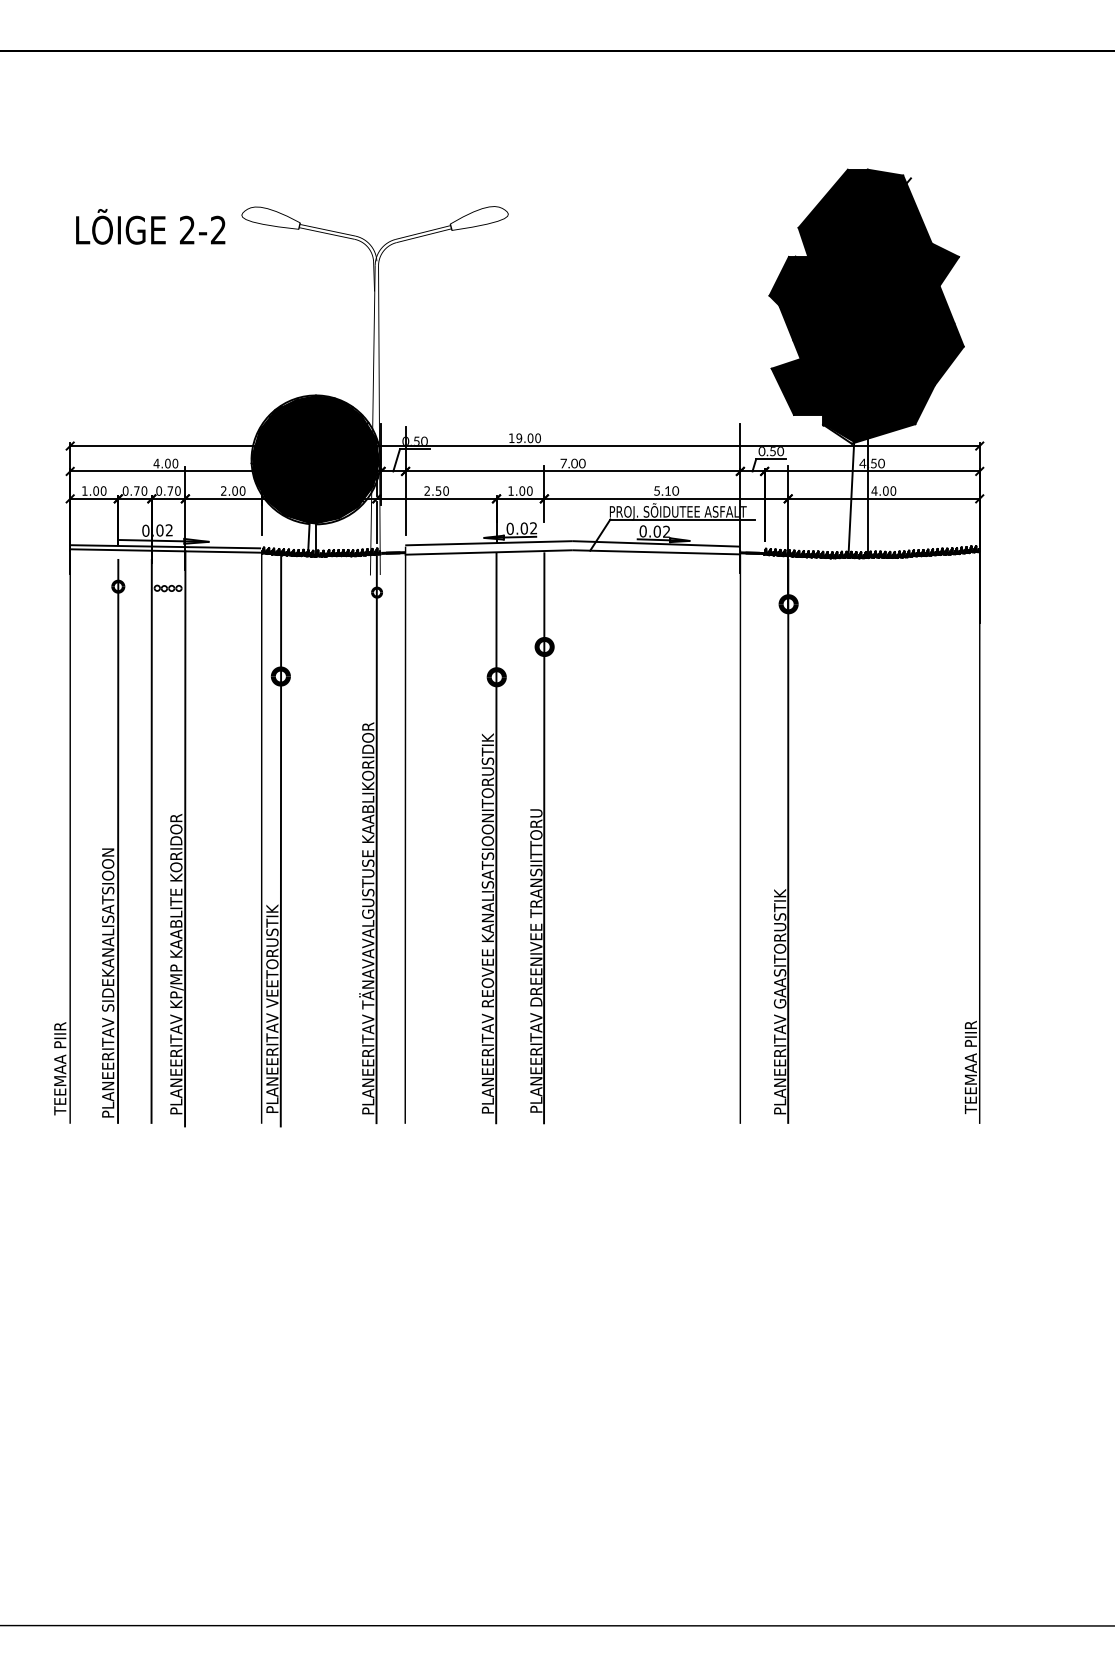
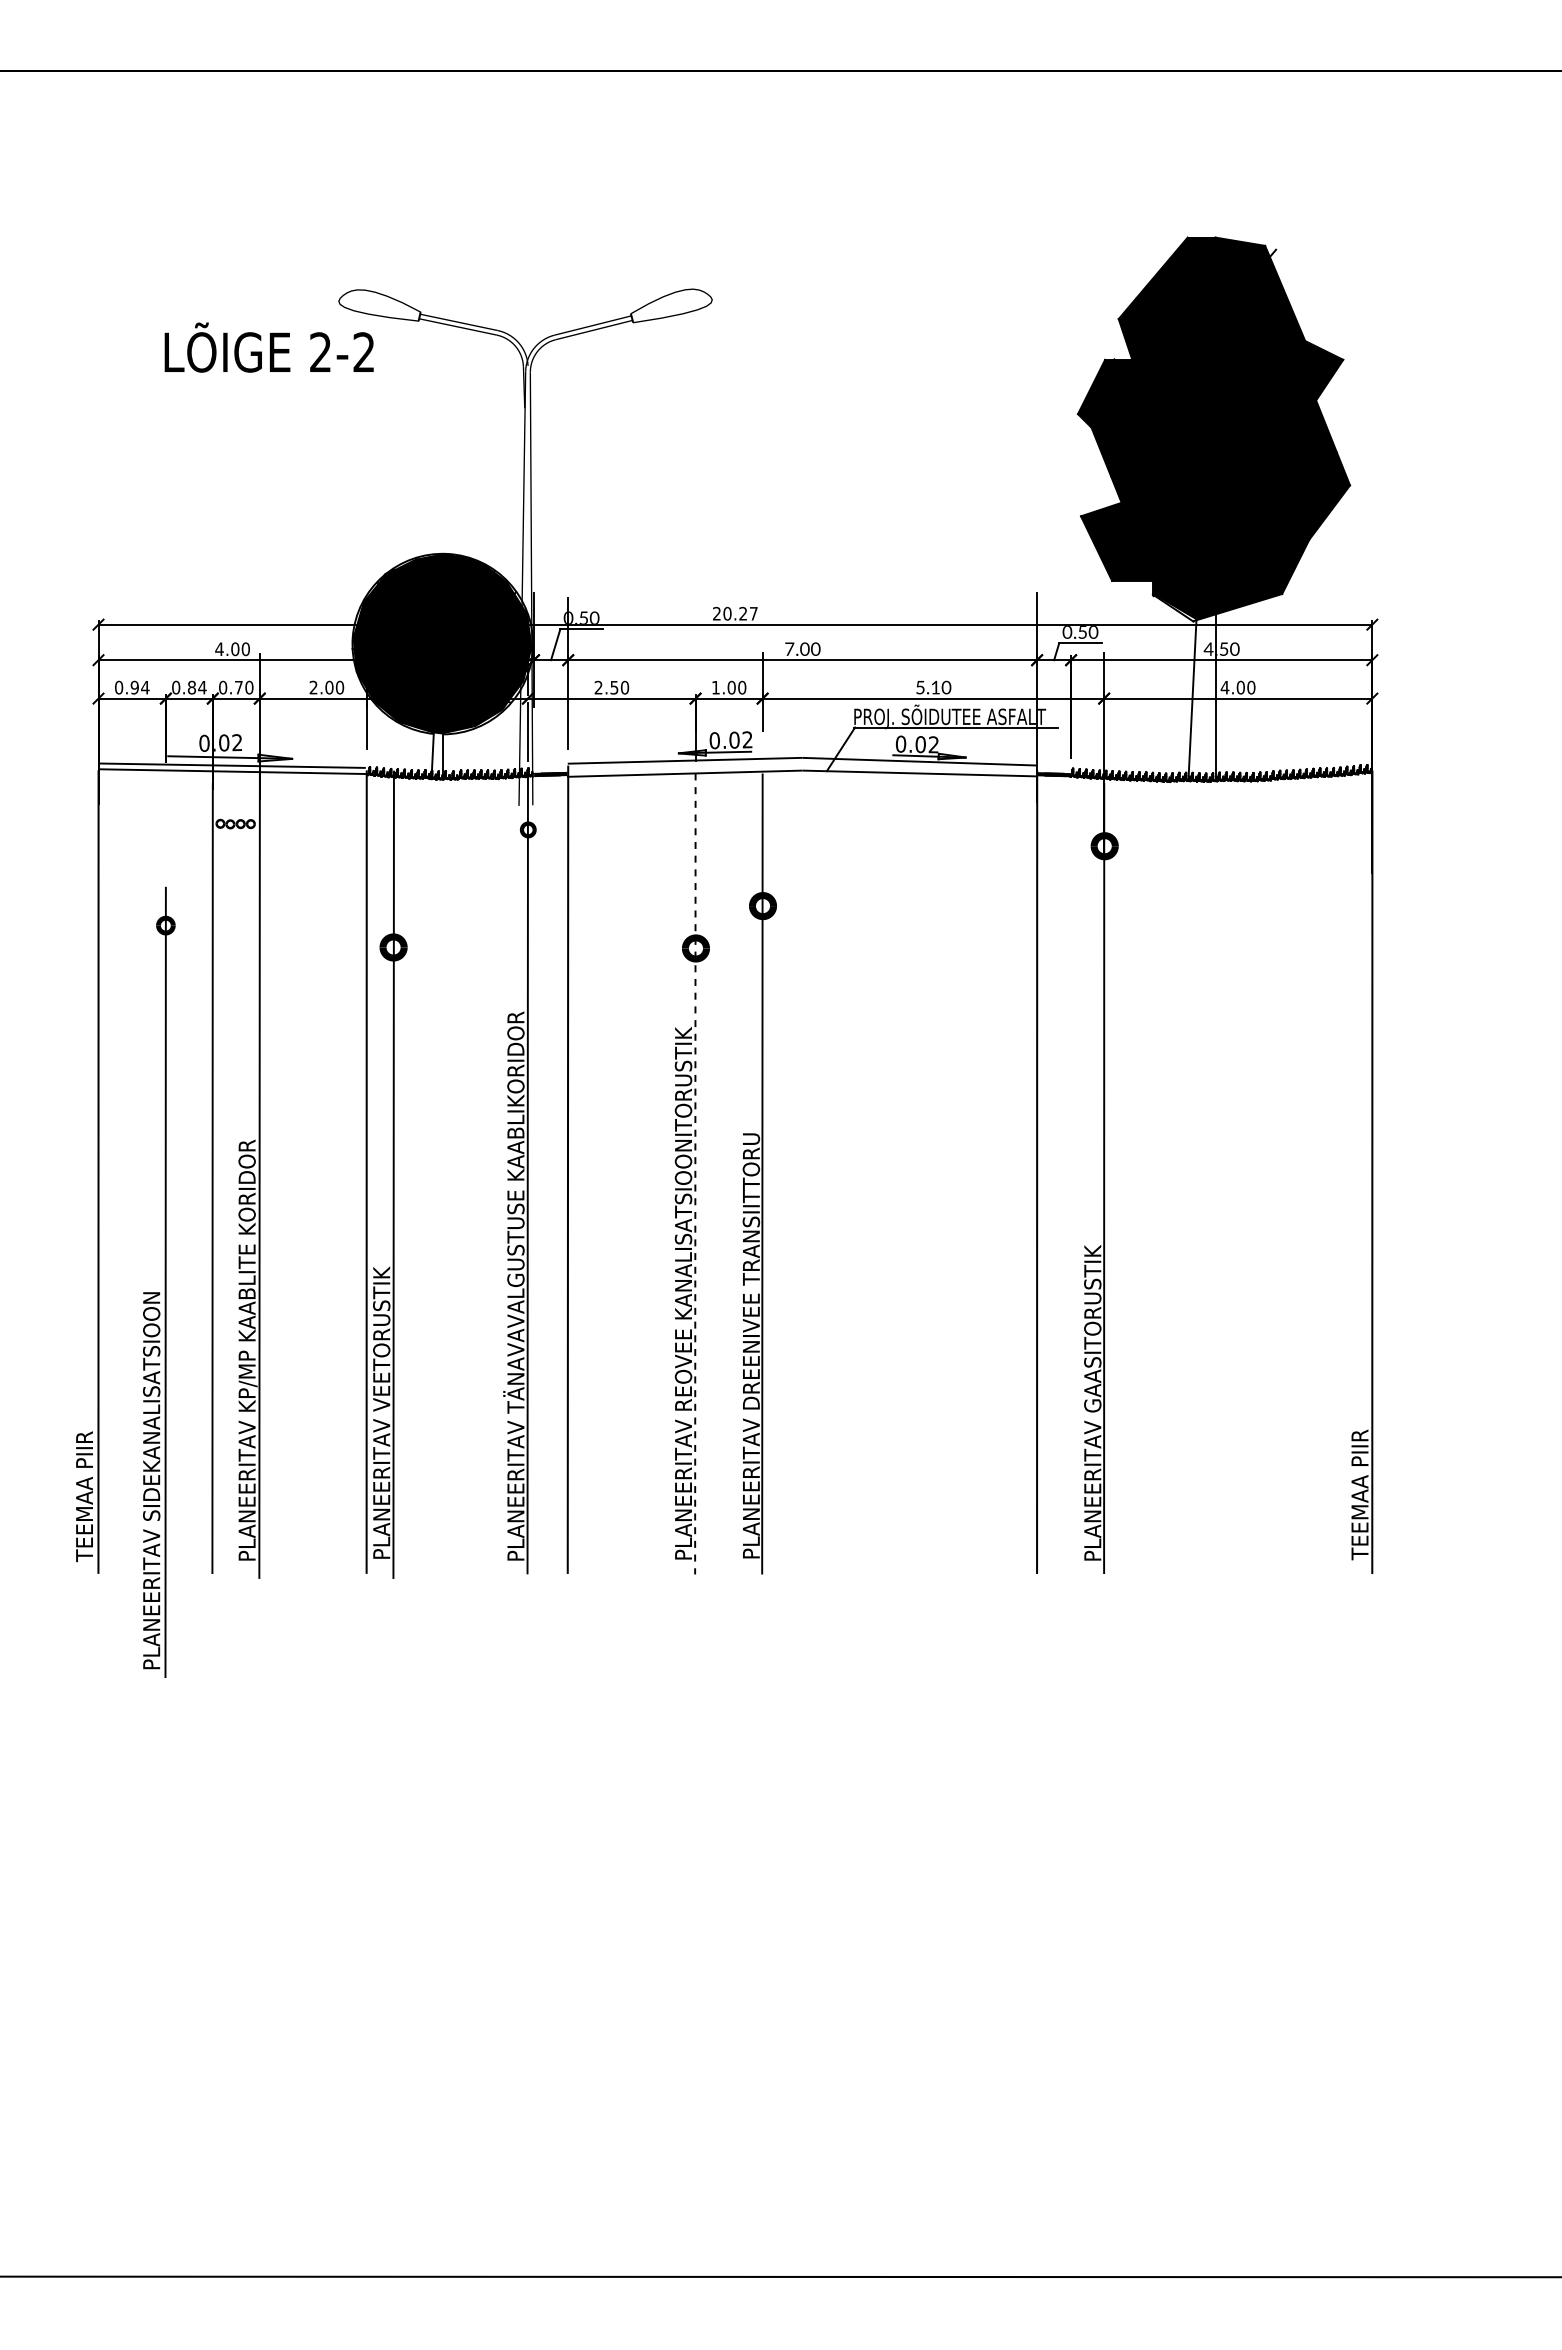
text: (150, 226) -> (268, 347), moved
text: (525, 438) -> (735, 613), 19.00 -> 20.27
text: (94, 490) -> (132, 687), 1.00 -> 0.94
text: (140, 490) -> (196, 687), 0.70 -> 0.84
line: (496, 837) -> (695, 1173), solid -> dashed
part: (113, 840) -> (159, 1281), moved

